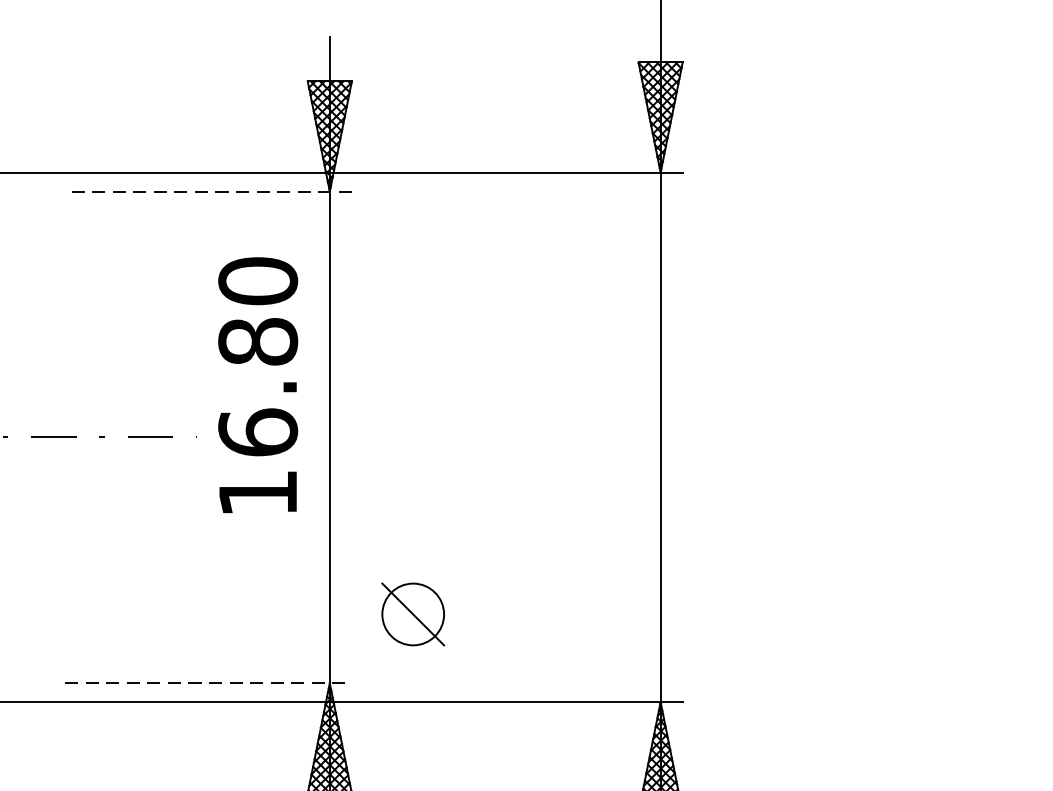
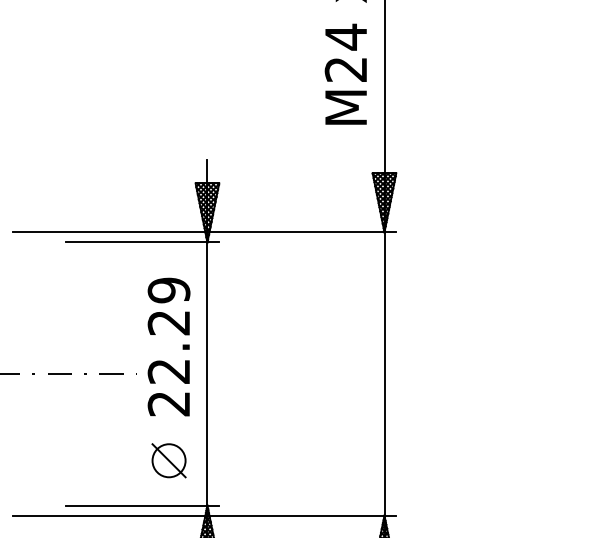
line: (208, 191) -> (142, 242), dashed -> solid
text: (257, 386) -> (168, 346), 16.80 -> 22.29
part: (412, 613) -> (168, 460), moved
line: (208, 683) -> (142, 505), dashed -> solid

